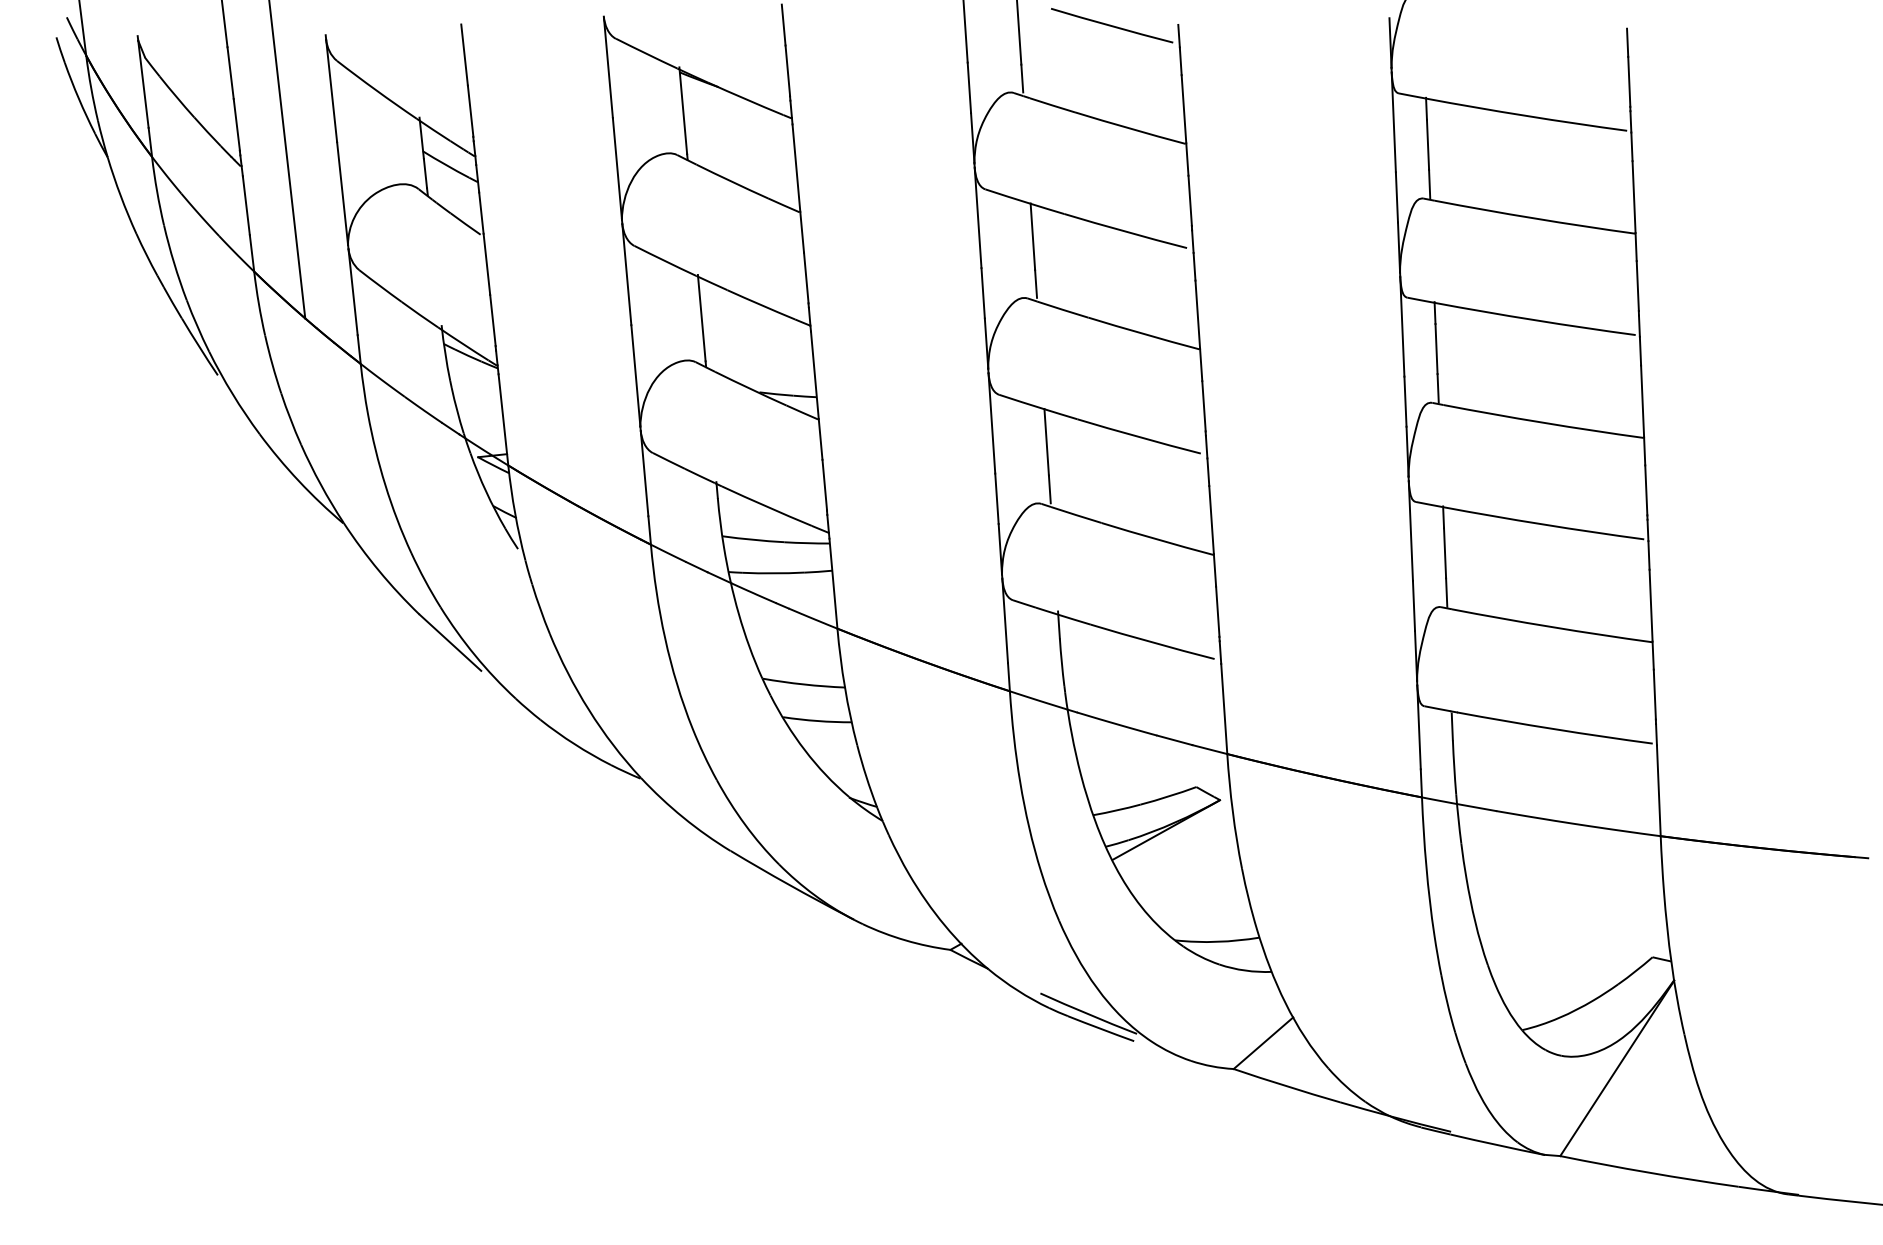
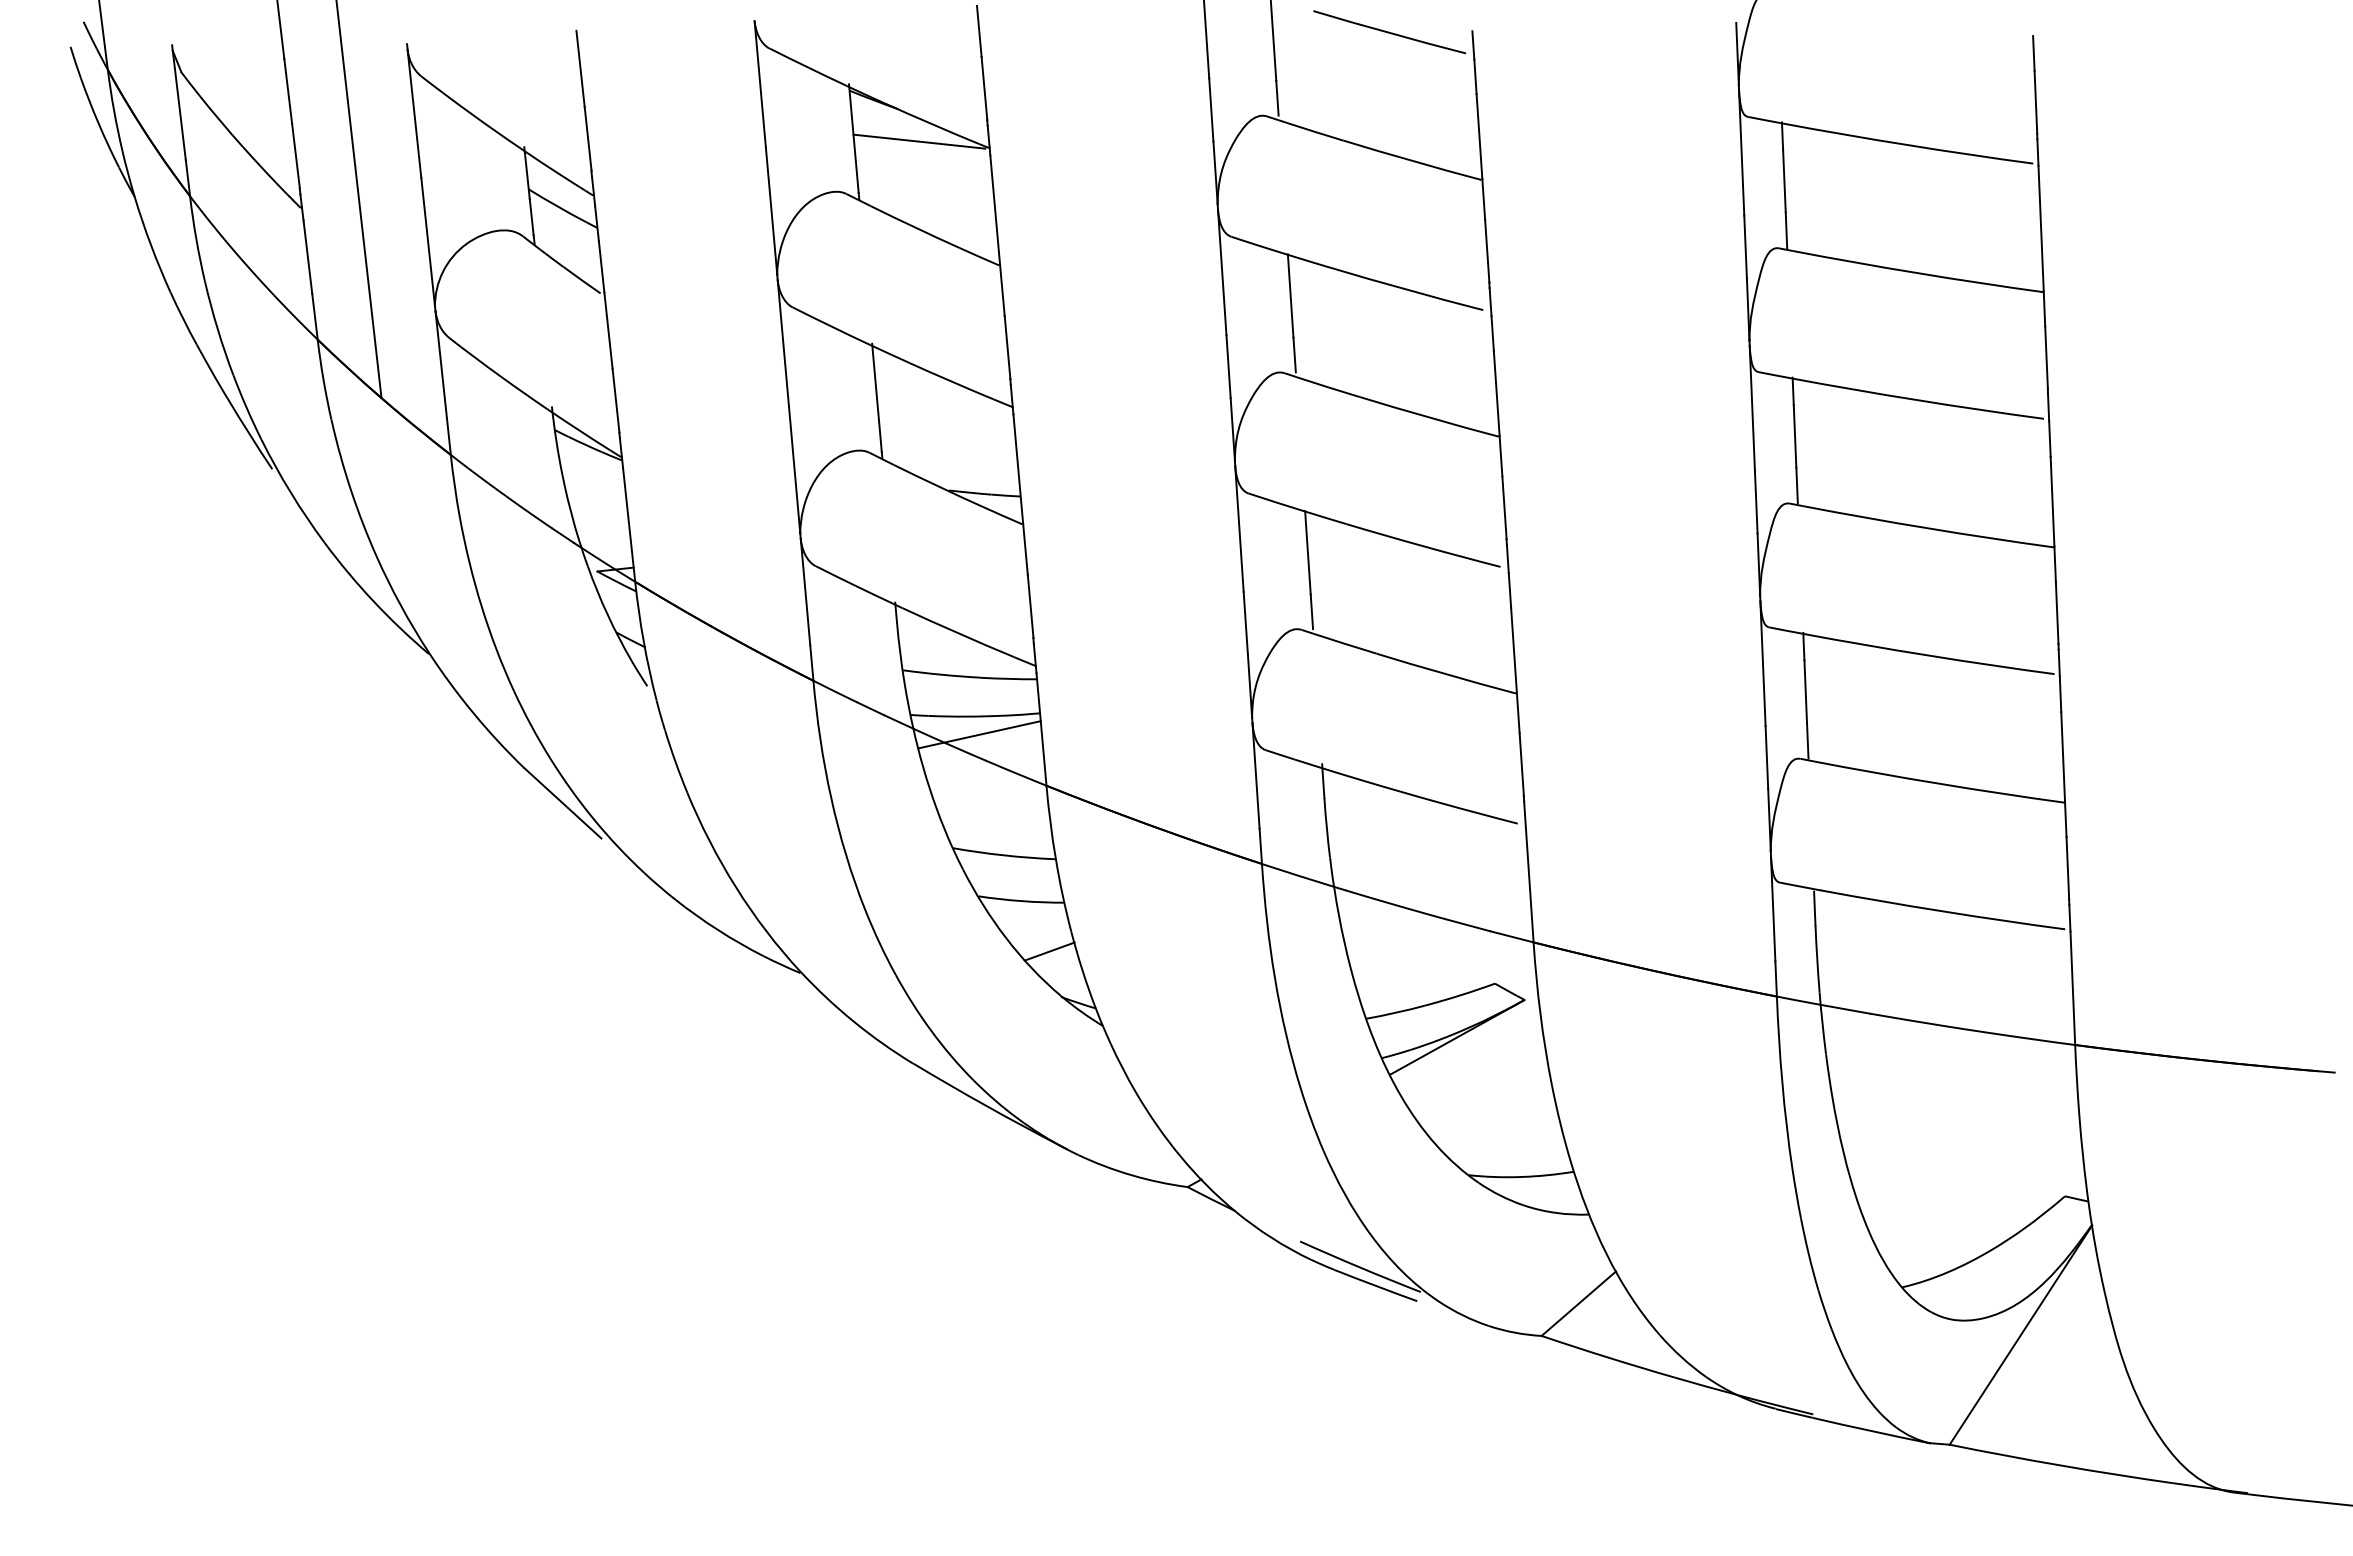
line: (735, 113) -> (919, 141), added
line: (783, 587) -> (979, 734), added
line: (839, 761) -> (1049, 951), added

